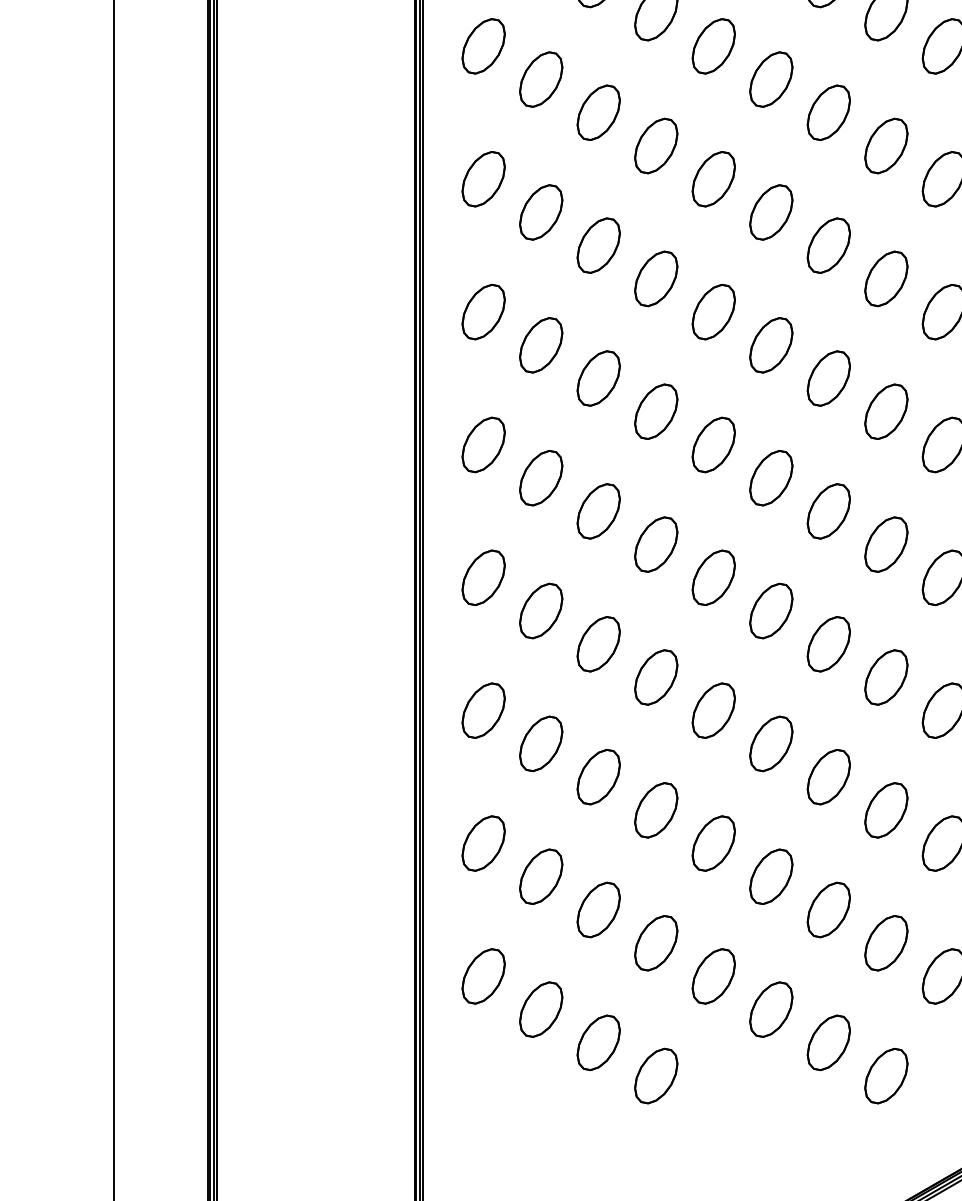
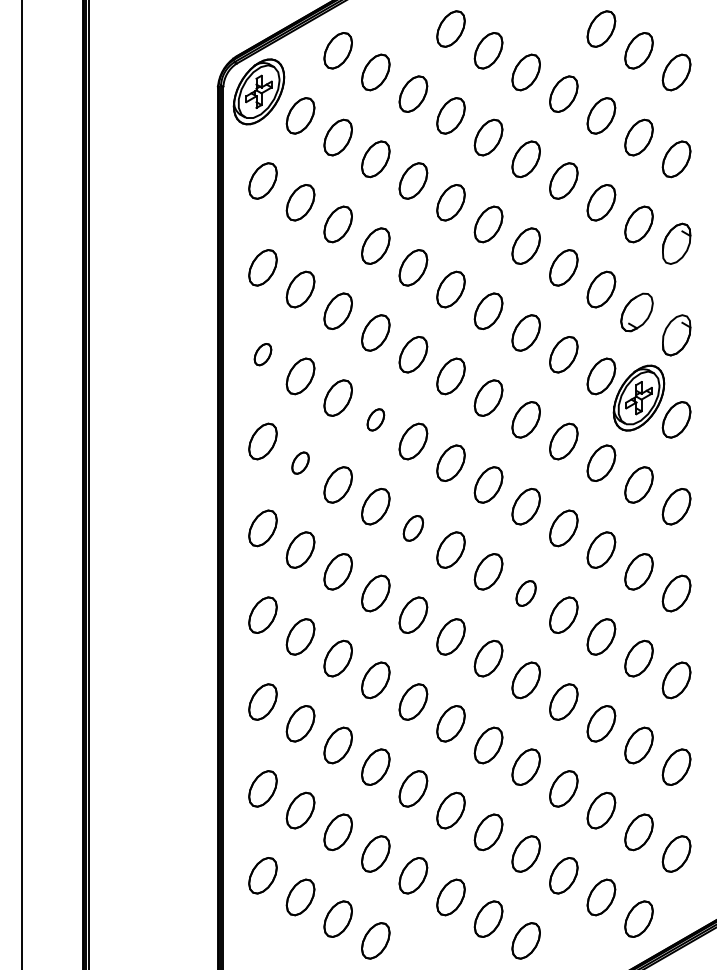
part: (482, 178) -> (262, 354), size x0.6
part: (655, 278) -> (375, 419), size x0.6
part: (541, 344) -> (300, 462), size x0.6
part: (713, 445) -> (413, 528), size x0.7
part: (885, 544) -> (525, 593), size x0.7

